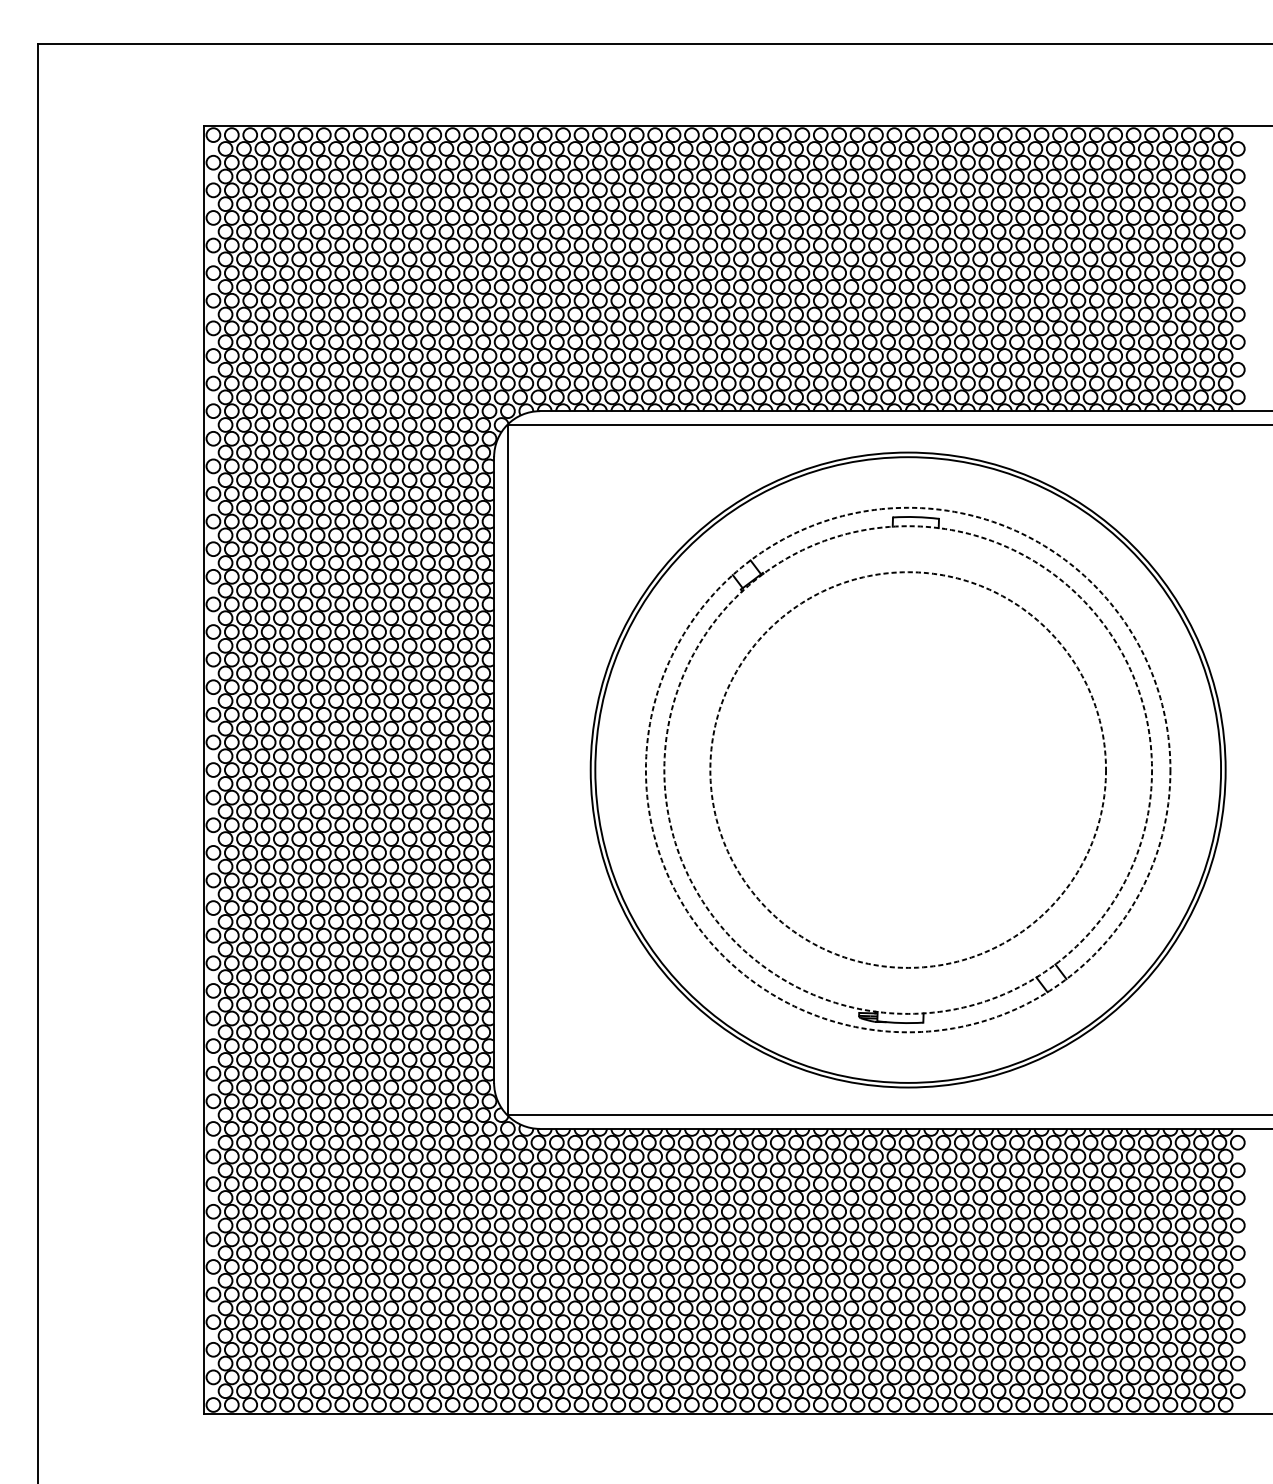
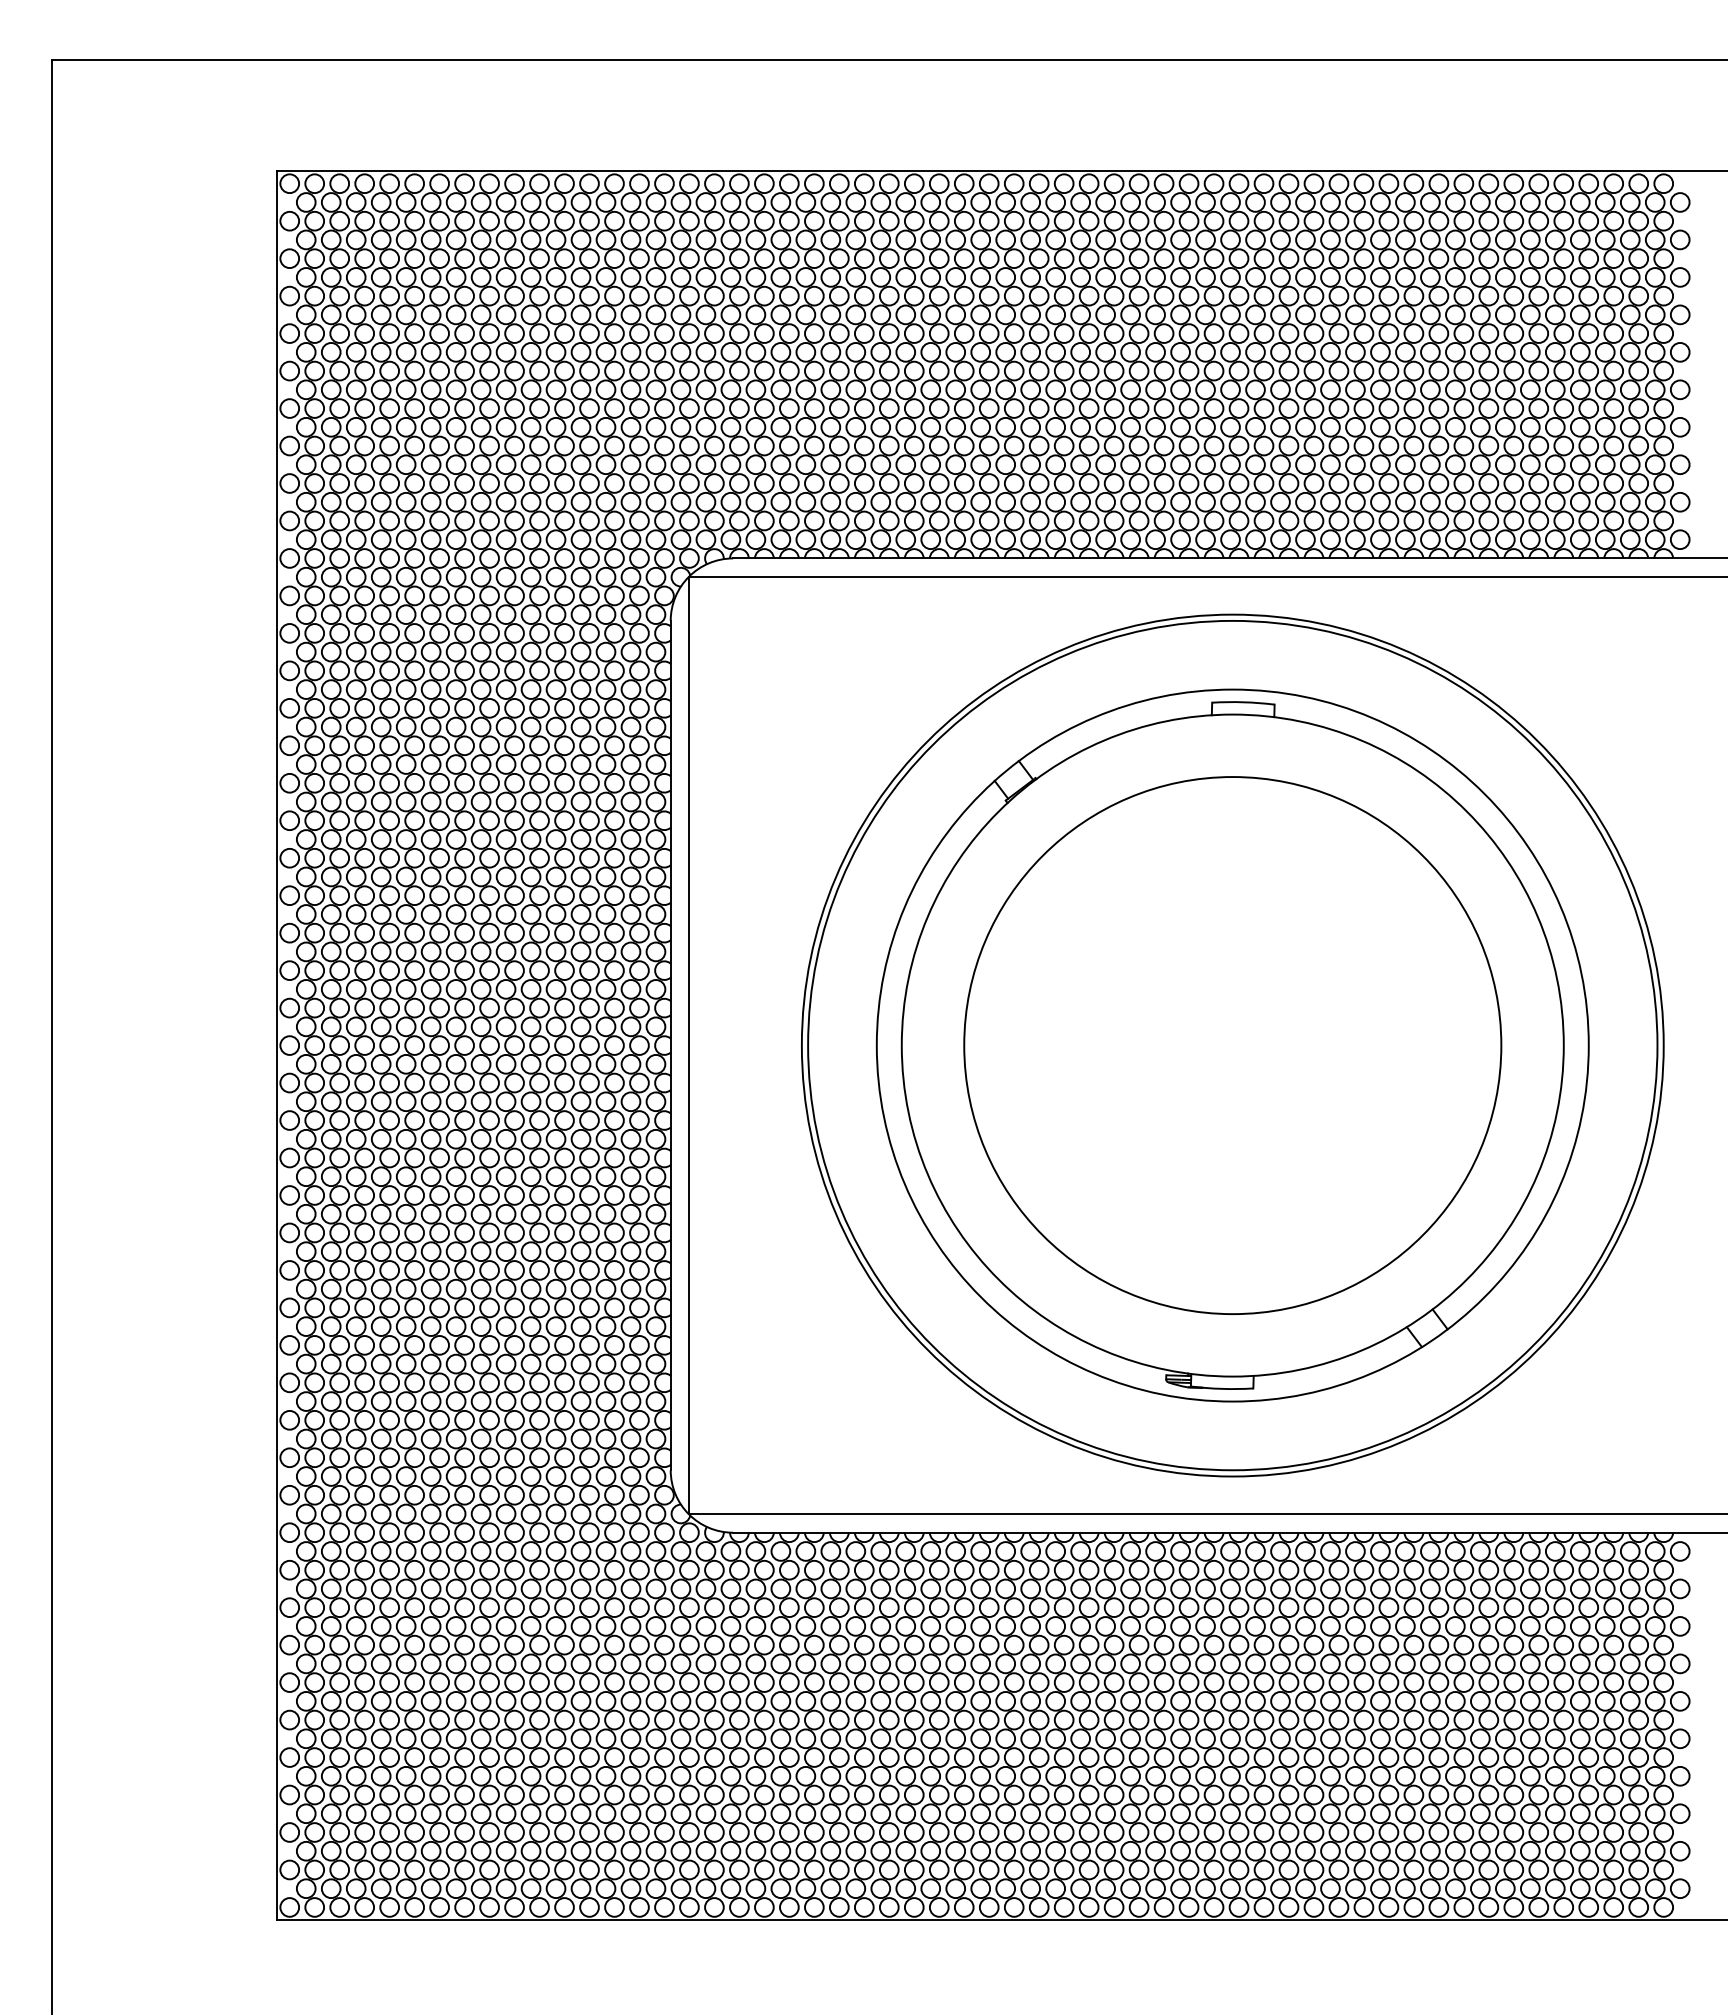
circle: (907, 769) -> (1232, 1045), dashed -> solid
circle: (907, 769) -> (1232, 1045), dashed -> solid
circle: (907, 769) -> (1232, 1045), dashed -> solid

